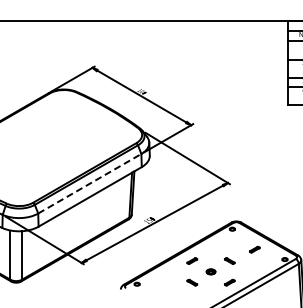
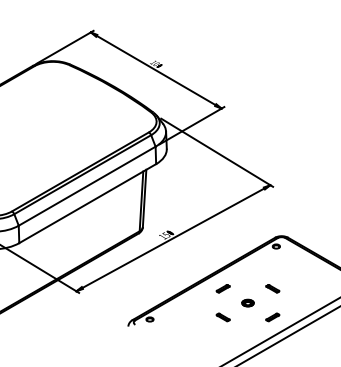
line: (89, 183) -> (86, 185), dashed -> solid
part: (254, 249) -> (305, 273), removed

